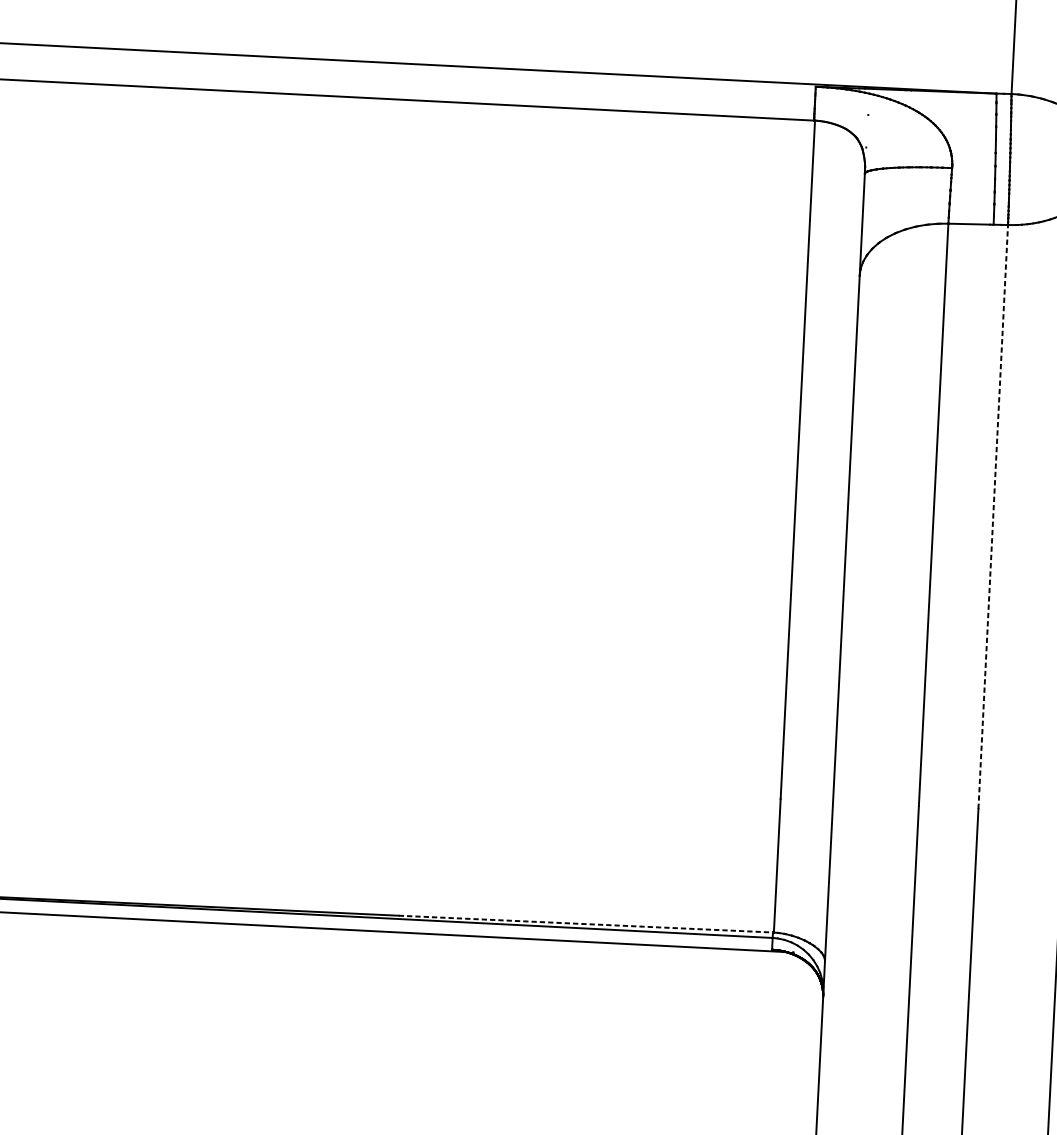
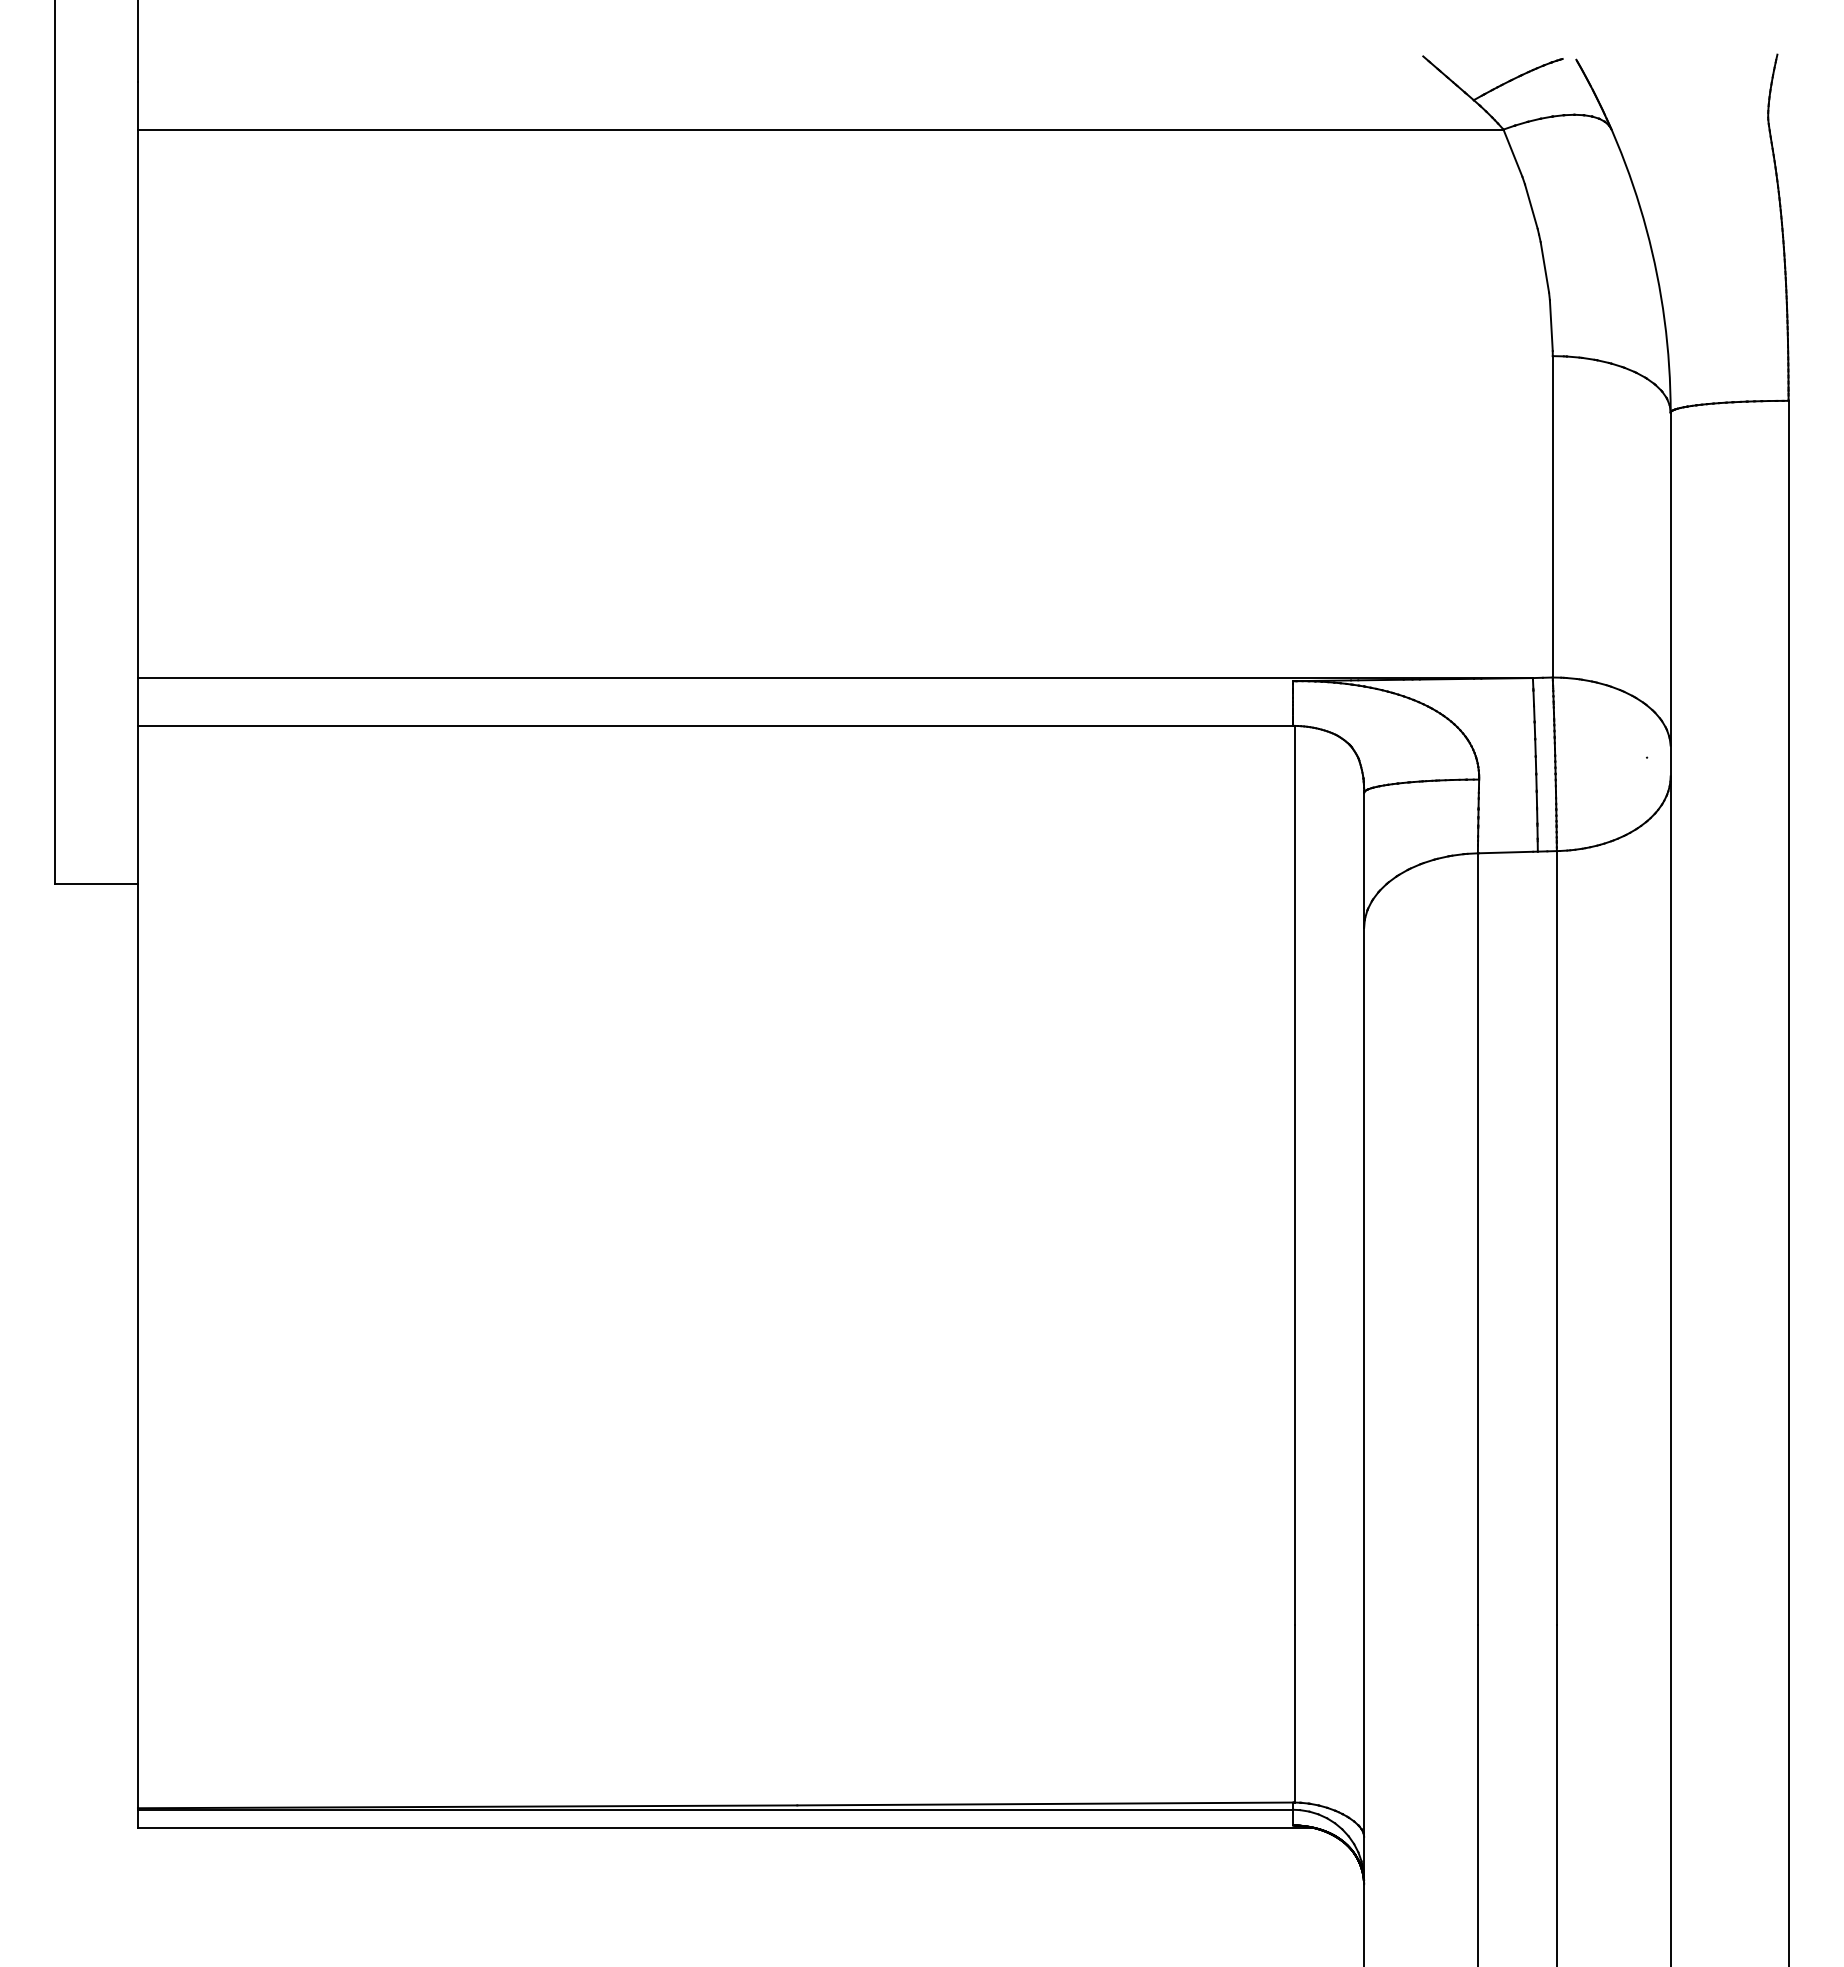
line: (992, 516) -> (1556, 1237), dashed -> solid
line: (585, 923) -> (1045, 1803), dashed -> solid

